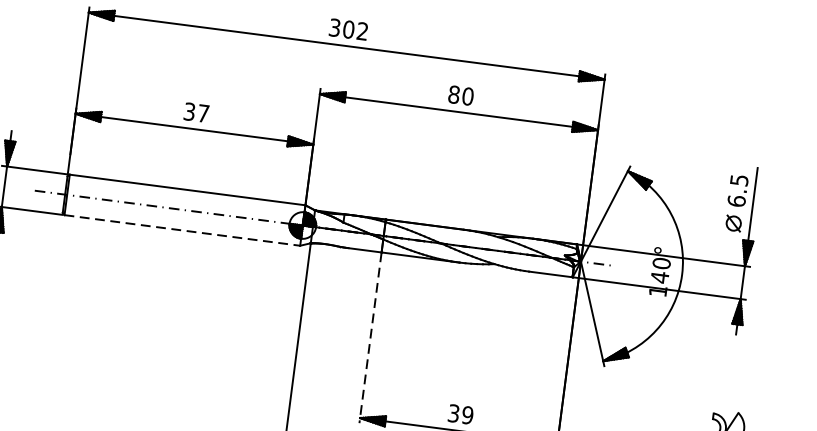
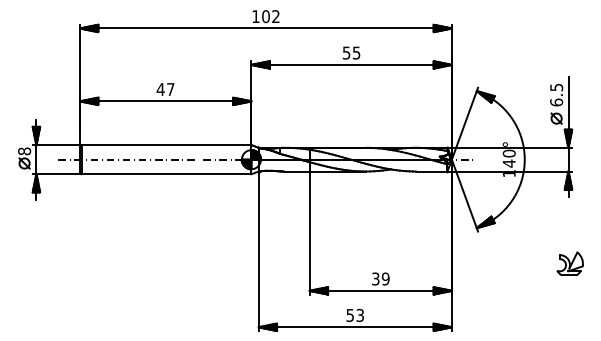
text: (334, 27) -> (255, 16), 302 -> 102
text: (461, 94) -> (351, 52), 80 -> 55
text: (189, 111) -> (160, 89), 37 -> 47
line: (182, 230) -> (166, 174), dashed -> solid
line: (370, 338) -> (309, 233), dashed -> solid

